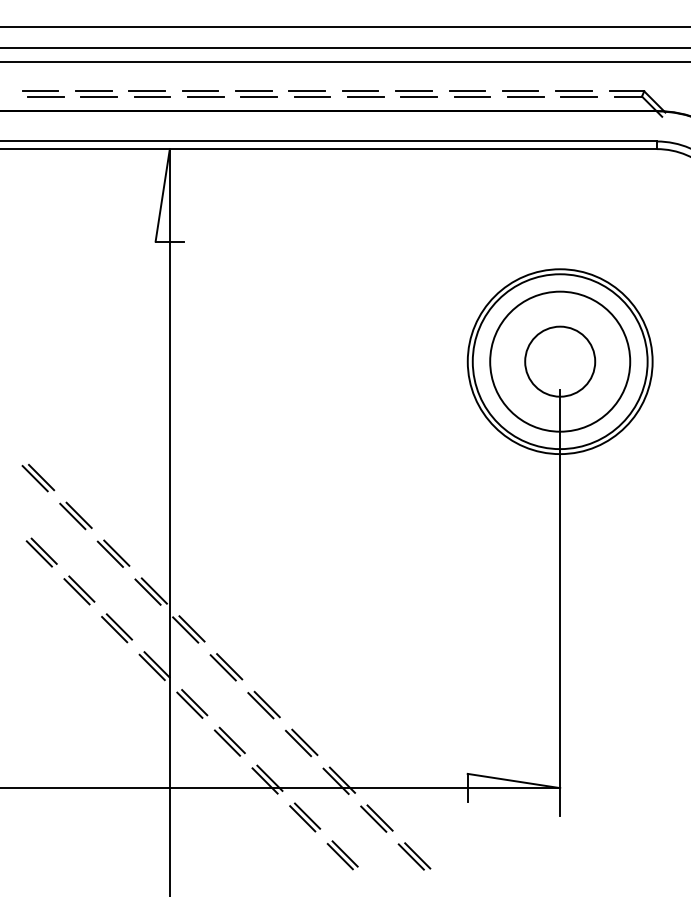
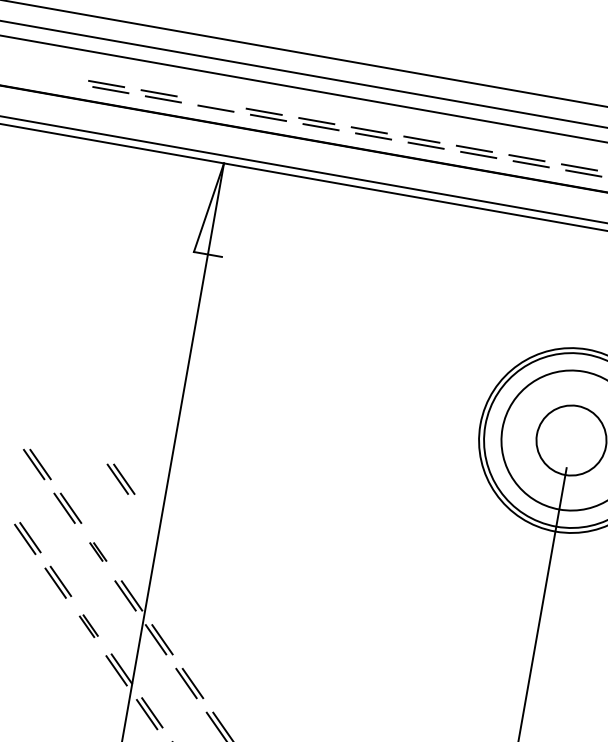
line: (146, 91) -> (211, 102), removed
part: (123, 478) -> (121, 479), added
part: (113, 553) -> (98, 551), size x0.6
part: (117, 628) -> (89, 626), size x0.7

